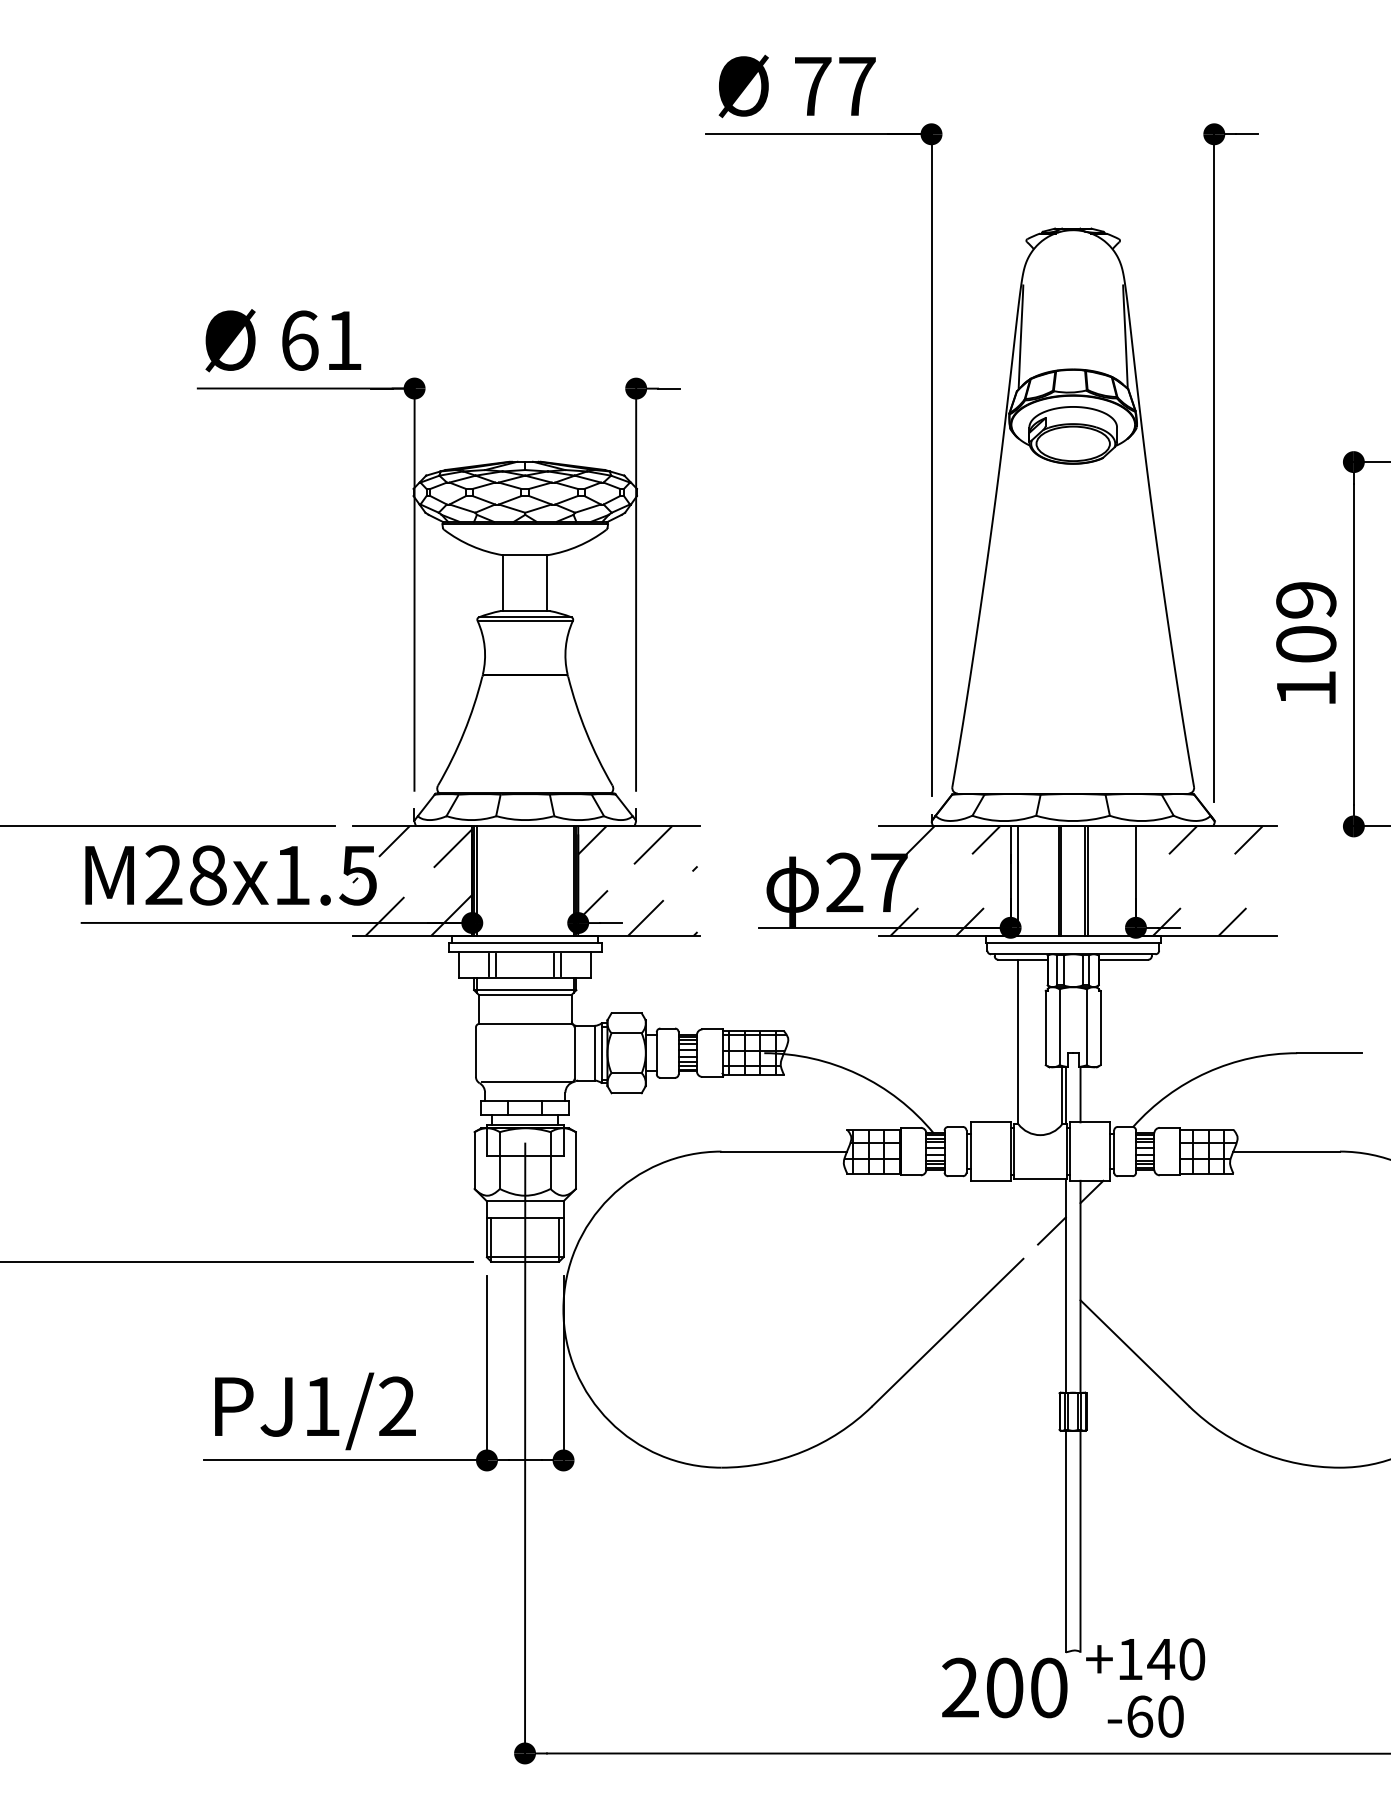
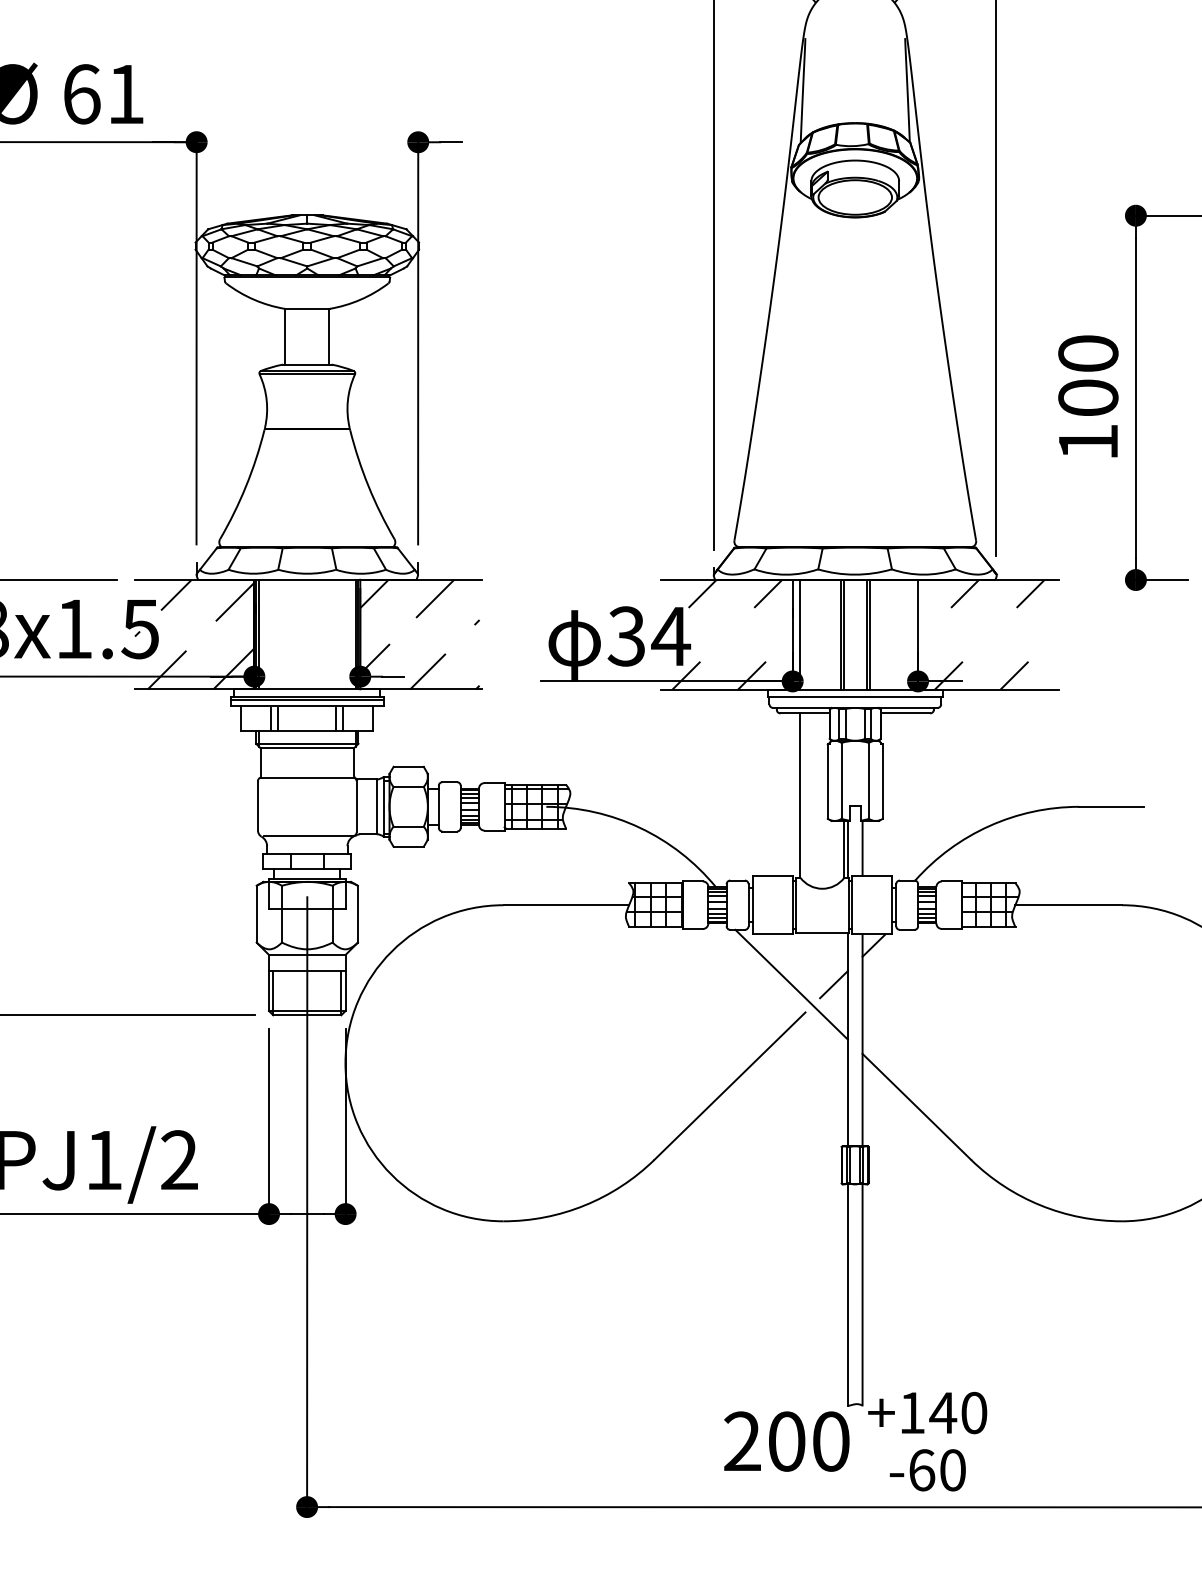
text: (1306, 599) -> (1088, 353), 109 -> 100
text: (866, 882) -> (648, 636), 27 -> 34
line: (524, 946) -> (306, 700), added
line: (1009, 1230) -> (791, 984), added

